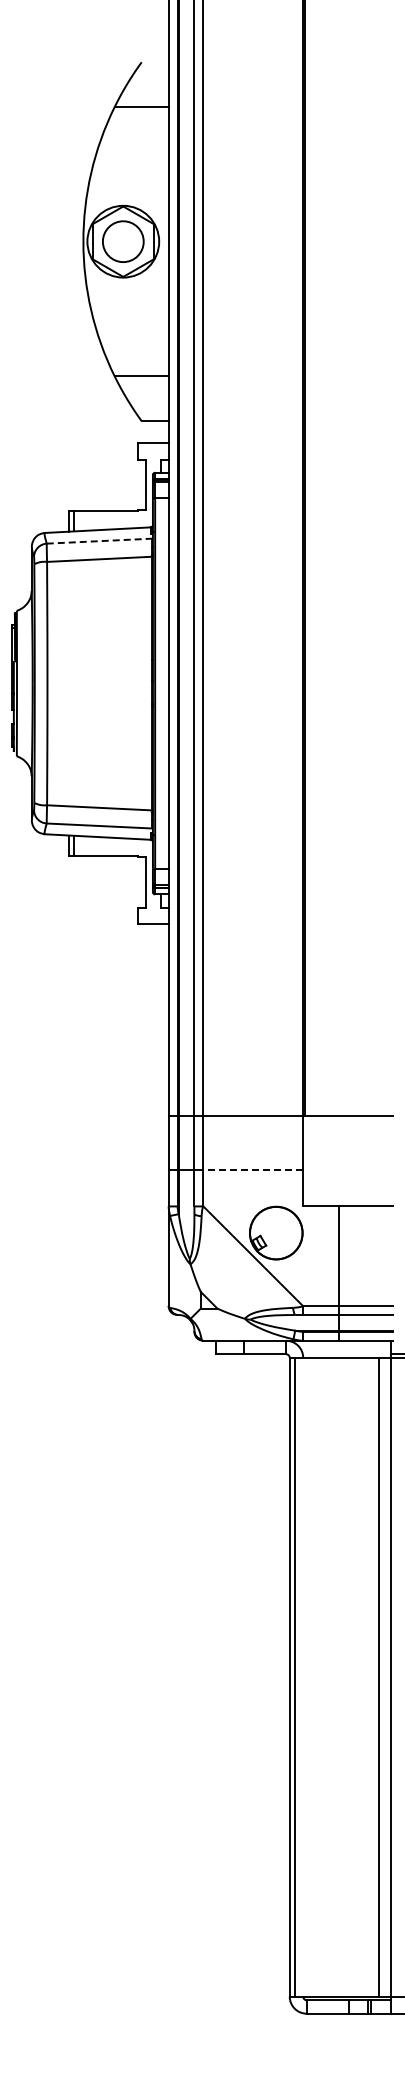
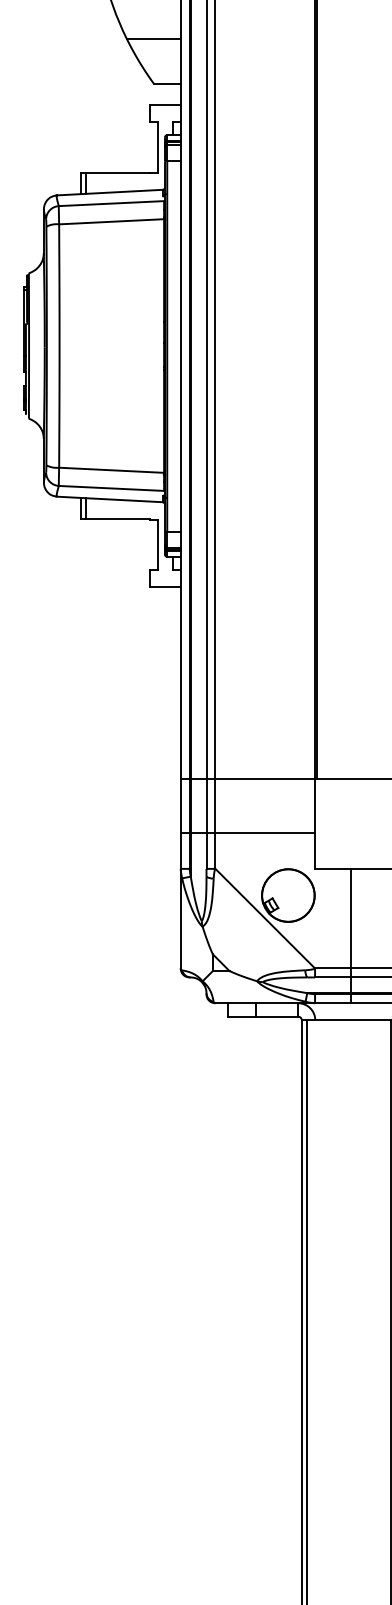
line: (99, 541) -> (111, 203), dashed -> solid
line: (253, 1170) -> (265, 832), dashed -> solid

